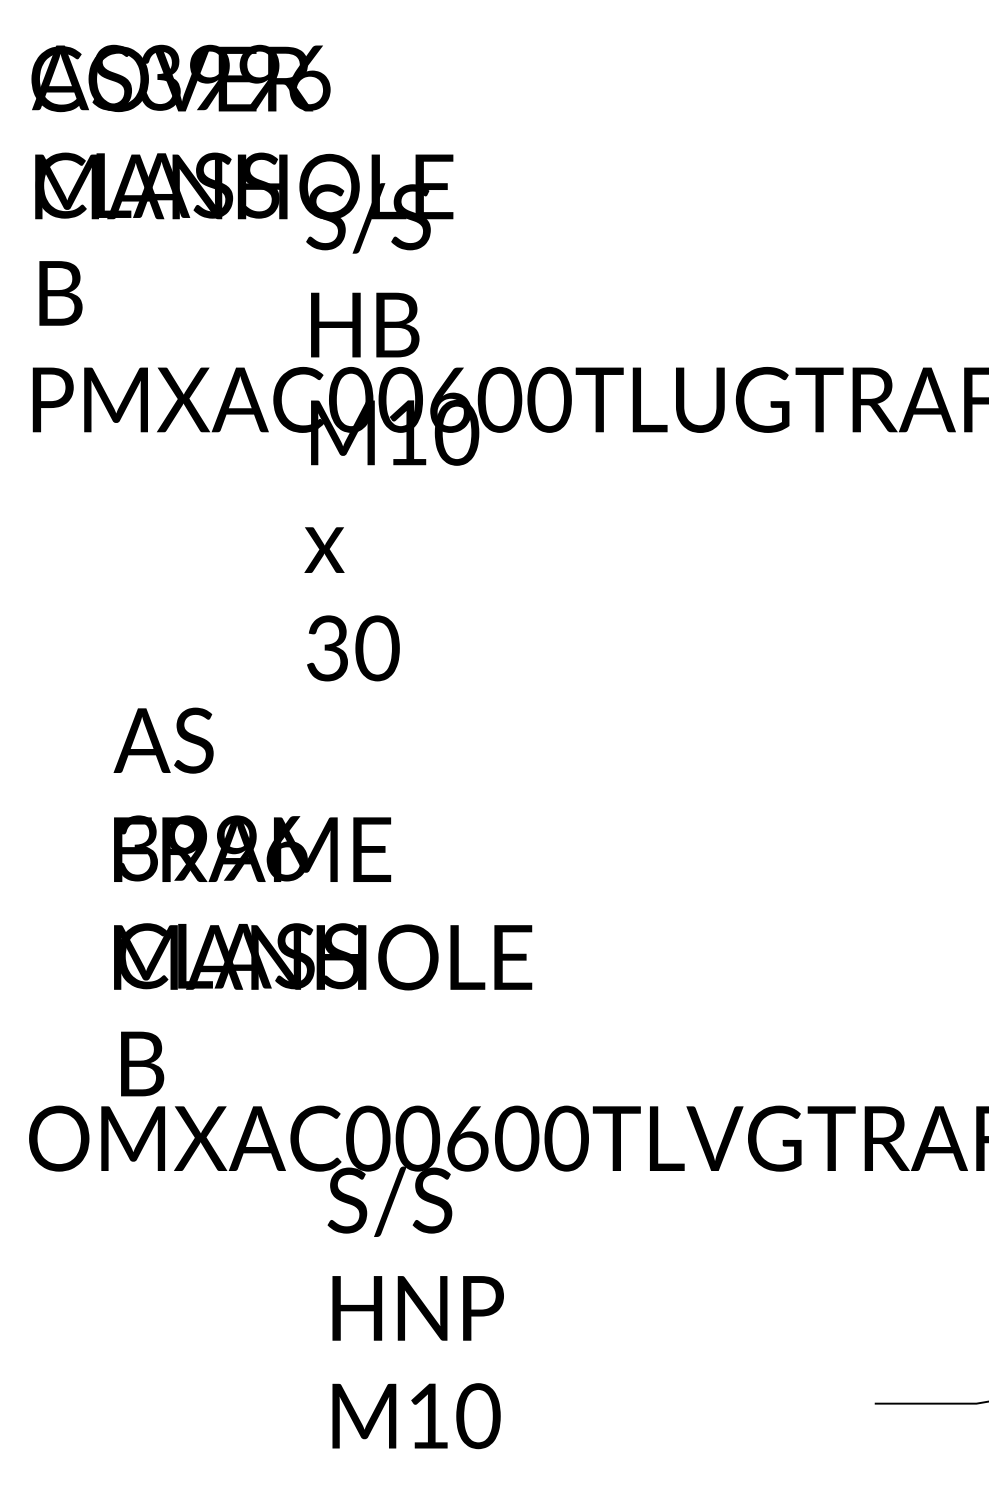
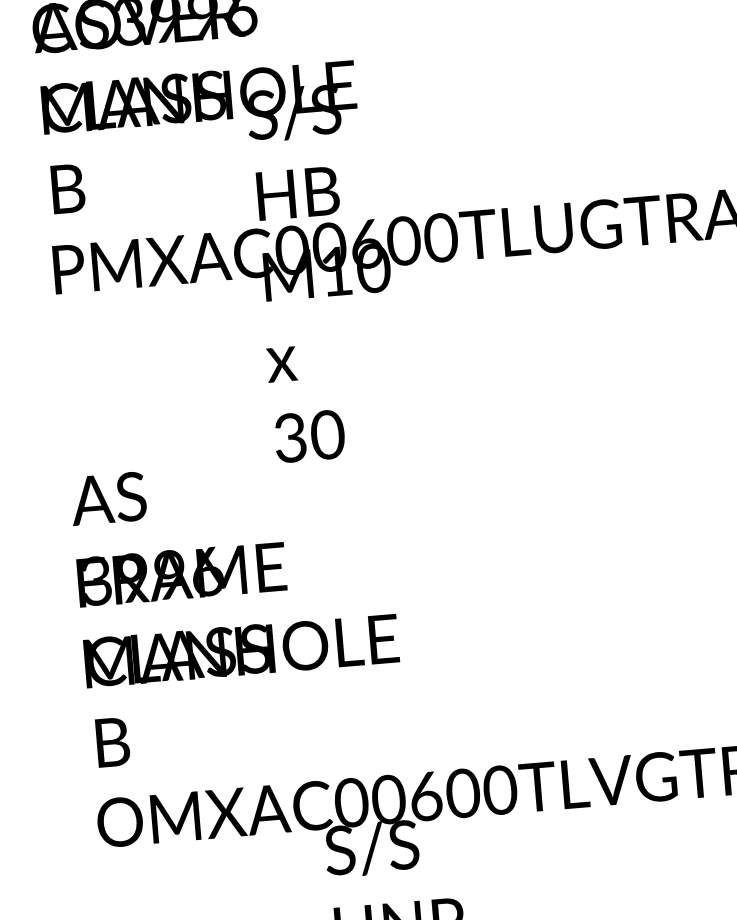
text: (322, 901) -> (237, 609), moved

